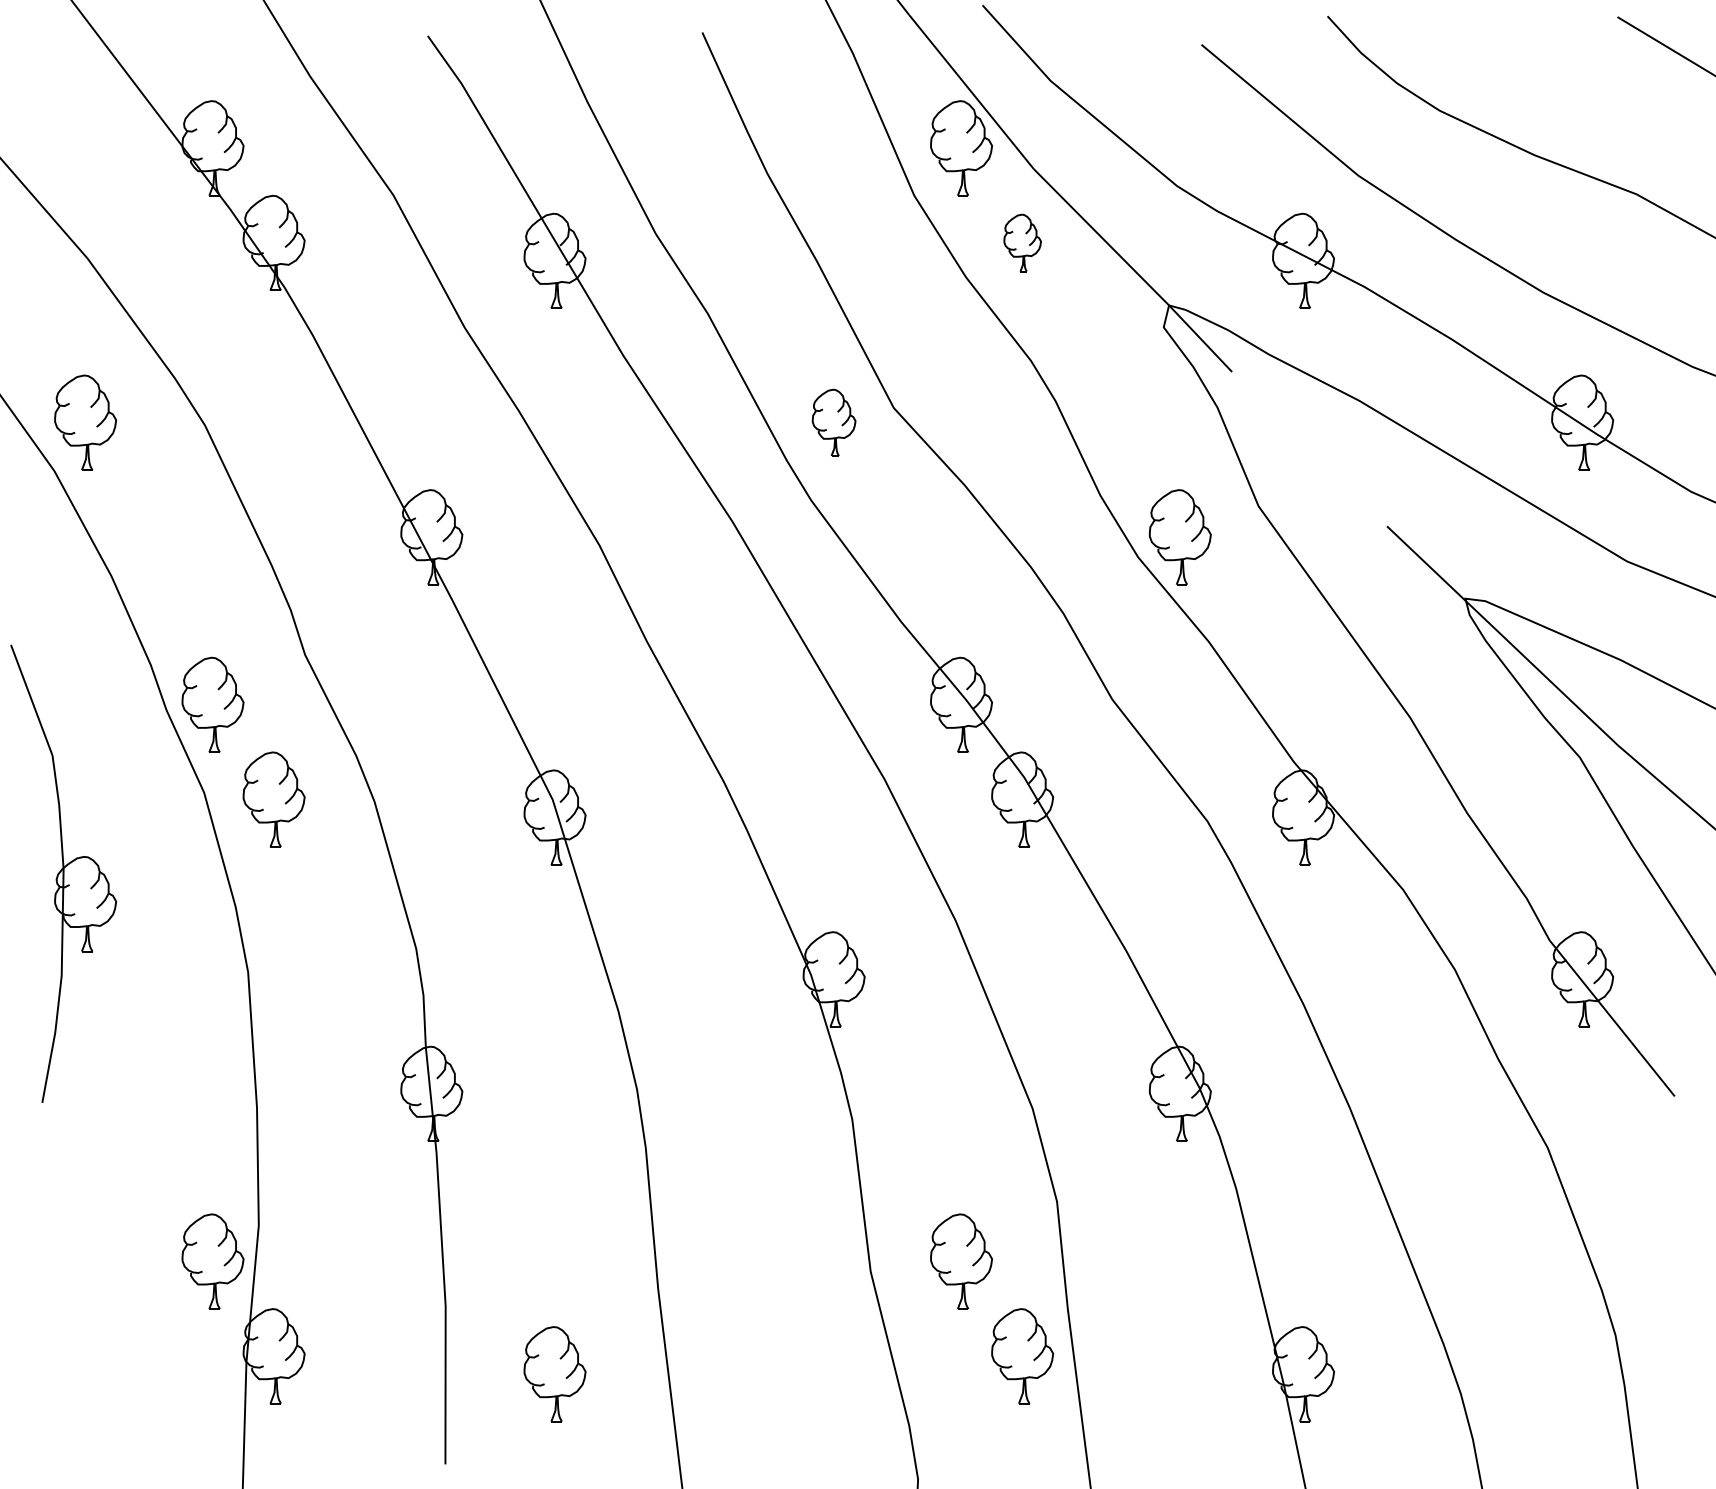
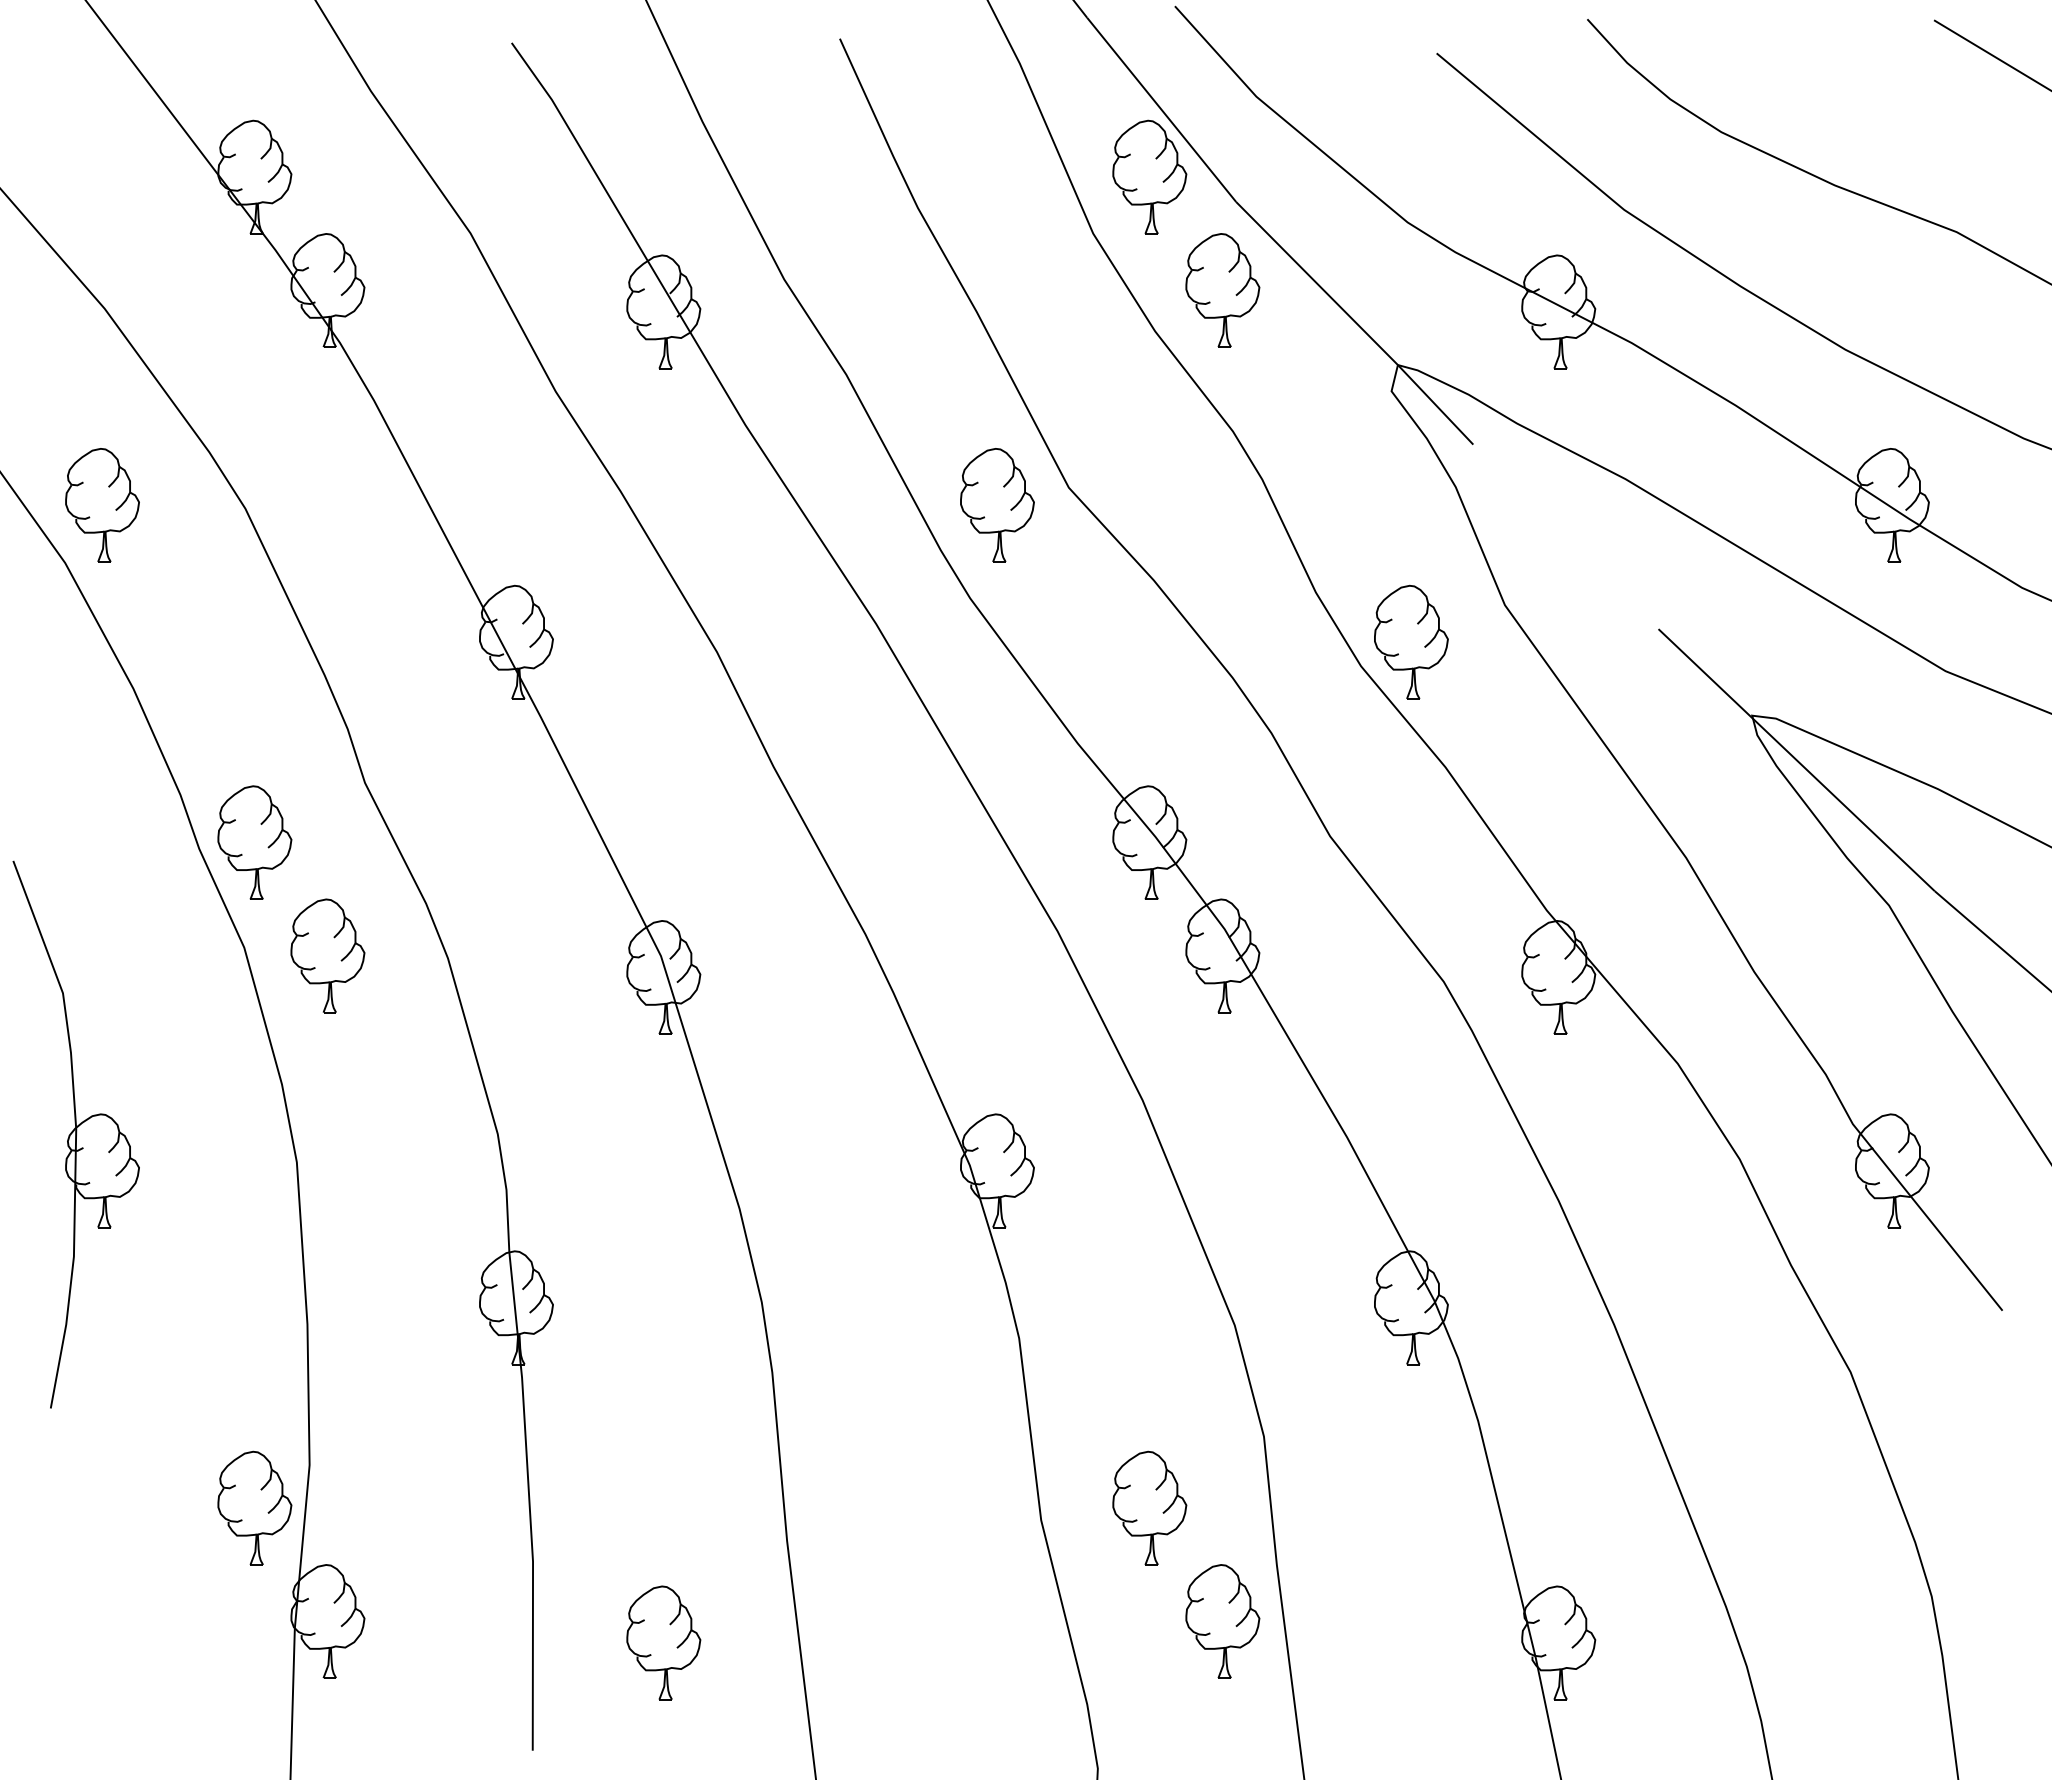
part: (1022, 243) -> (1222, 290), size x1.67
part: (834, 422) -> (997, 505), size x1.43
part: (63, 873) -> (75, 1134), moved

